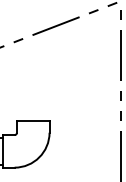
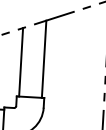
line: (46, 75) -> (43, 59), added
line: (19, 80) -> (20, 62), added

